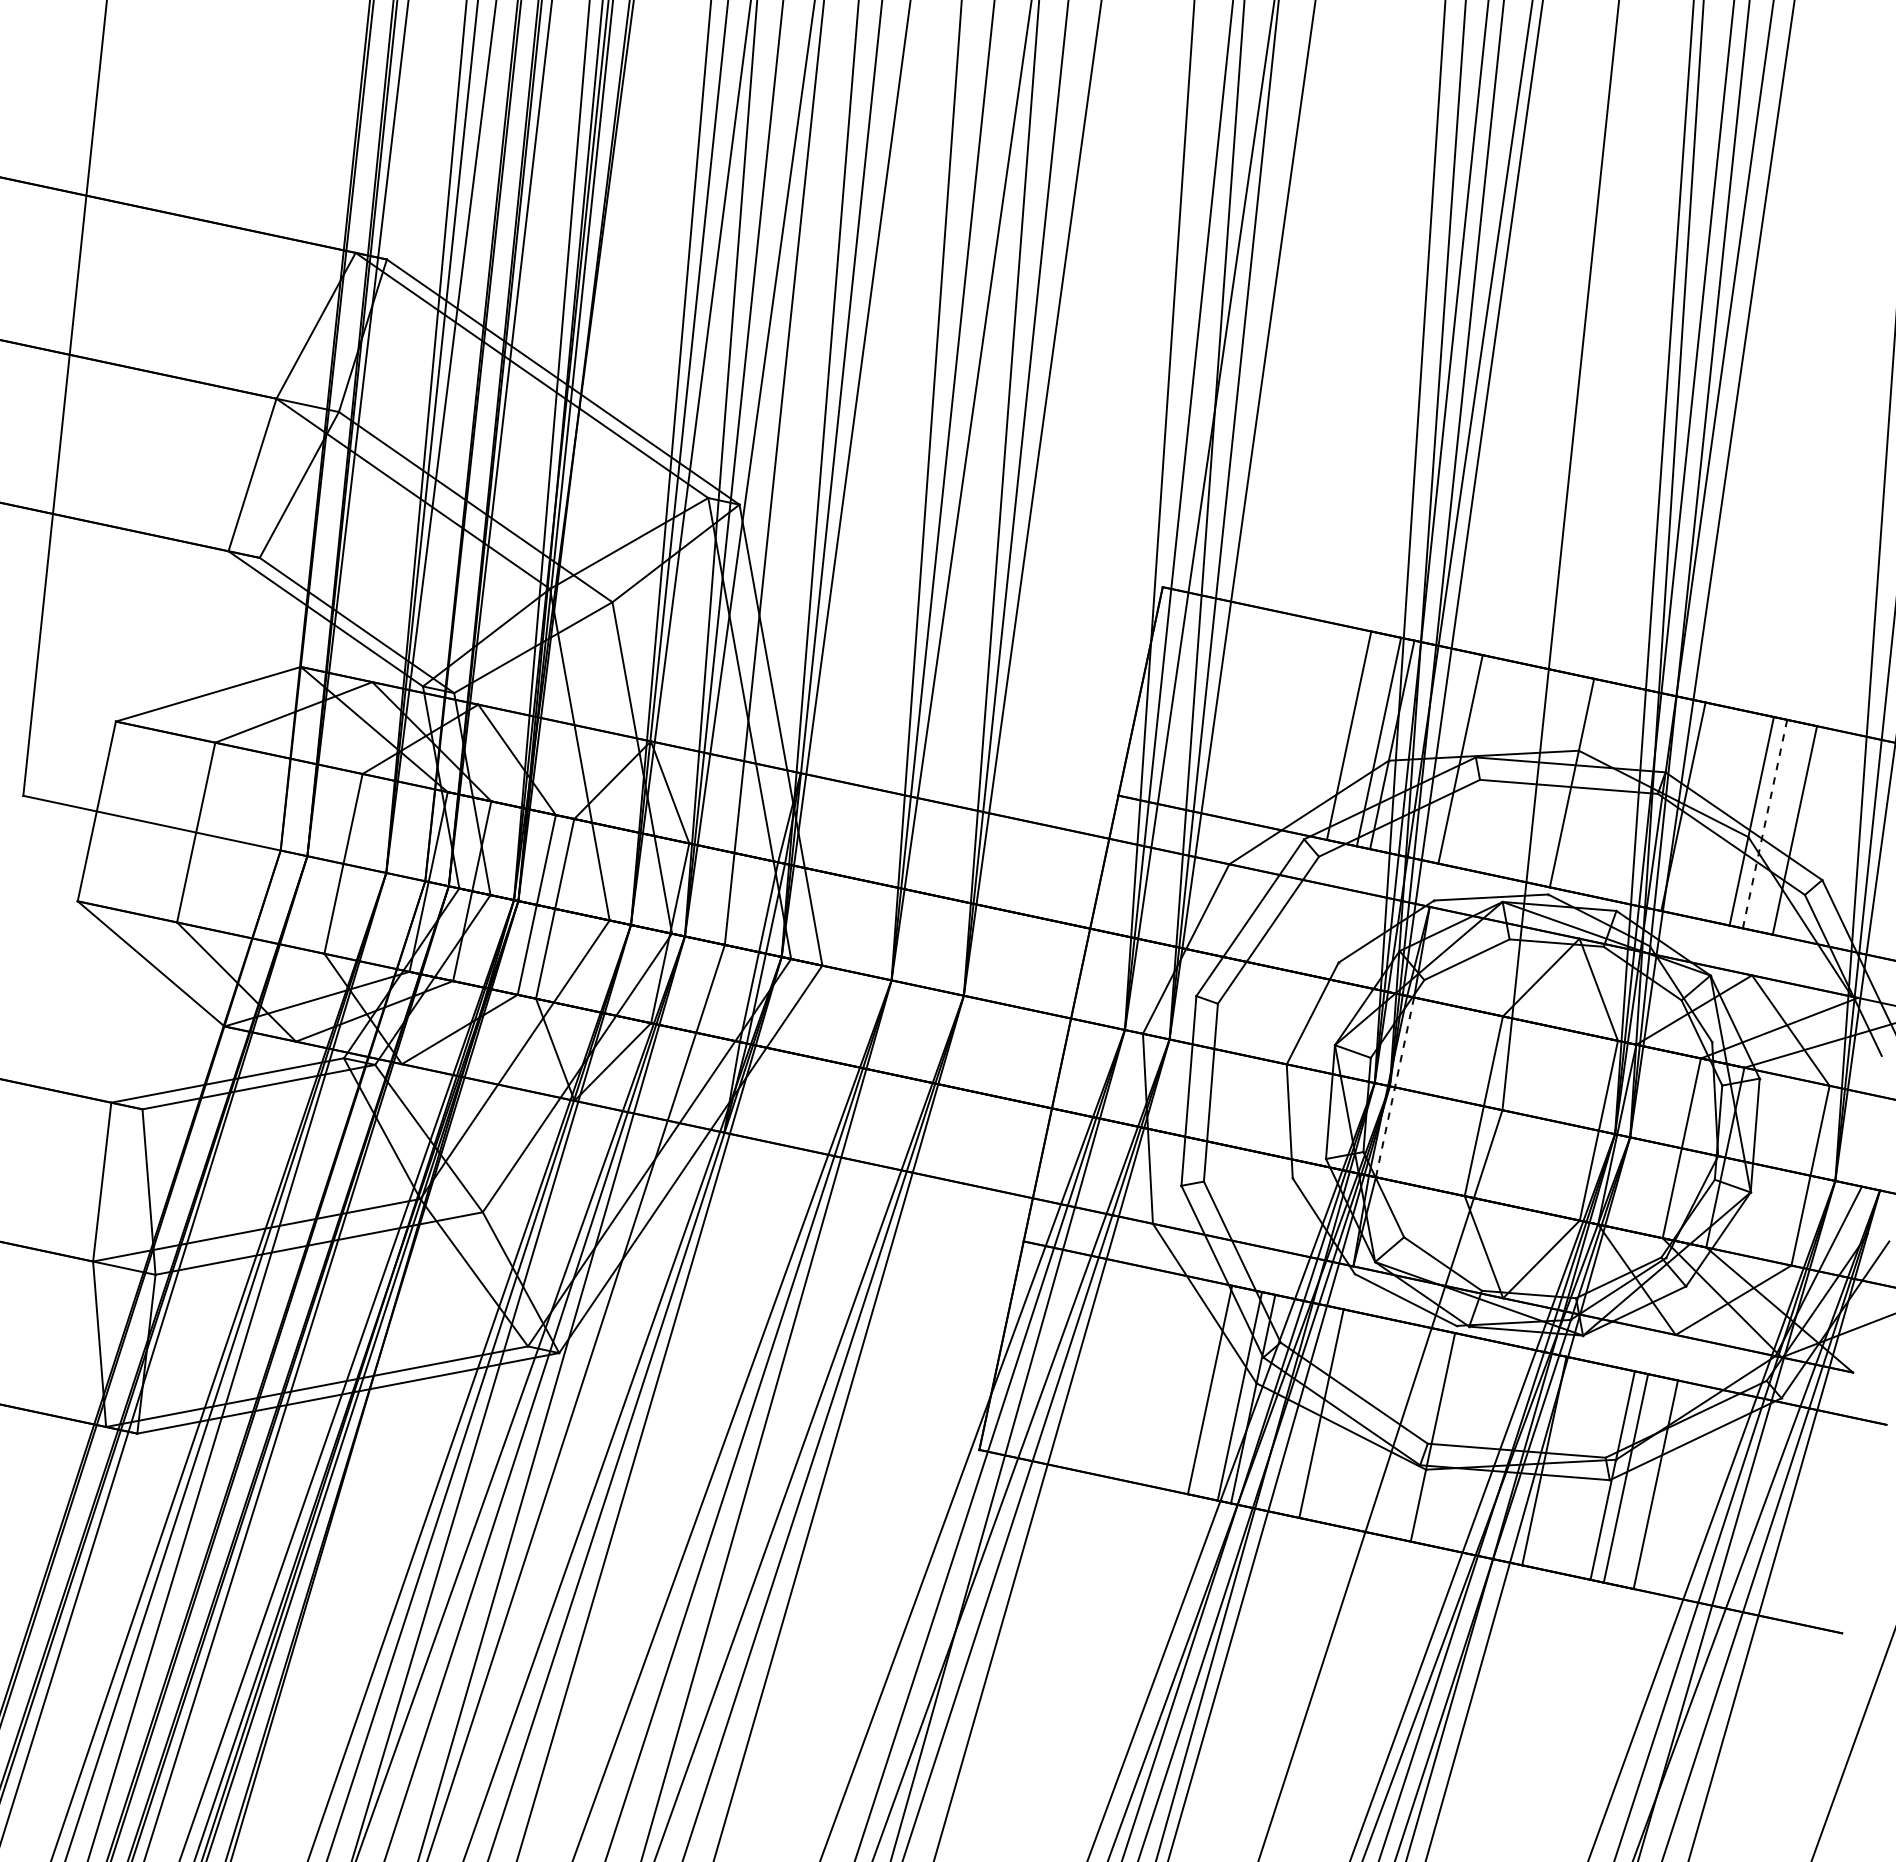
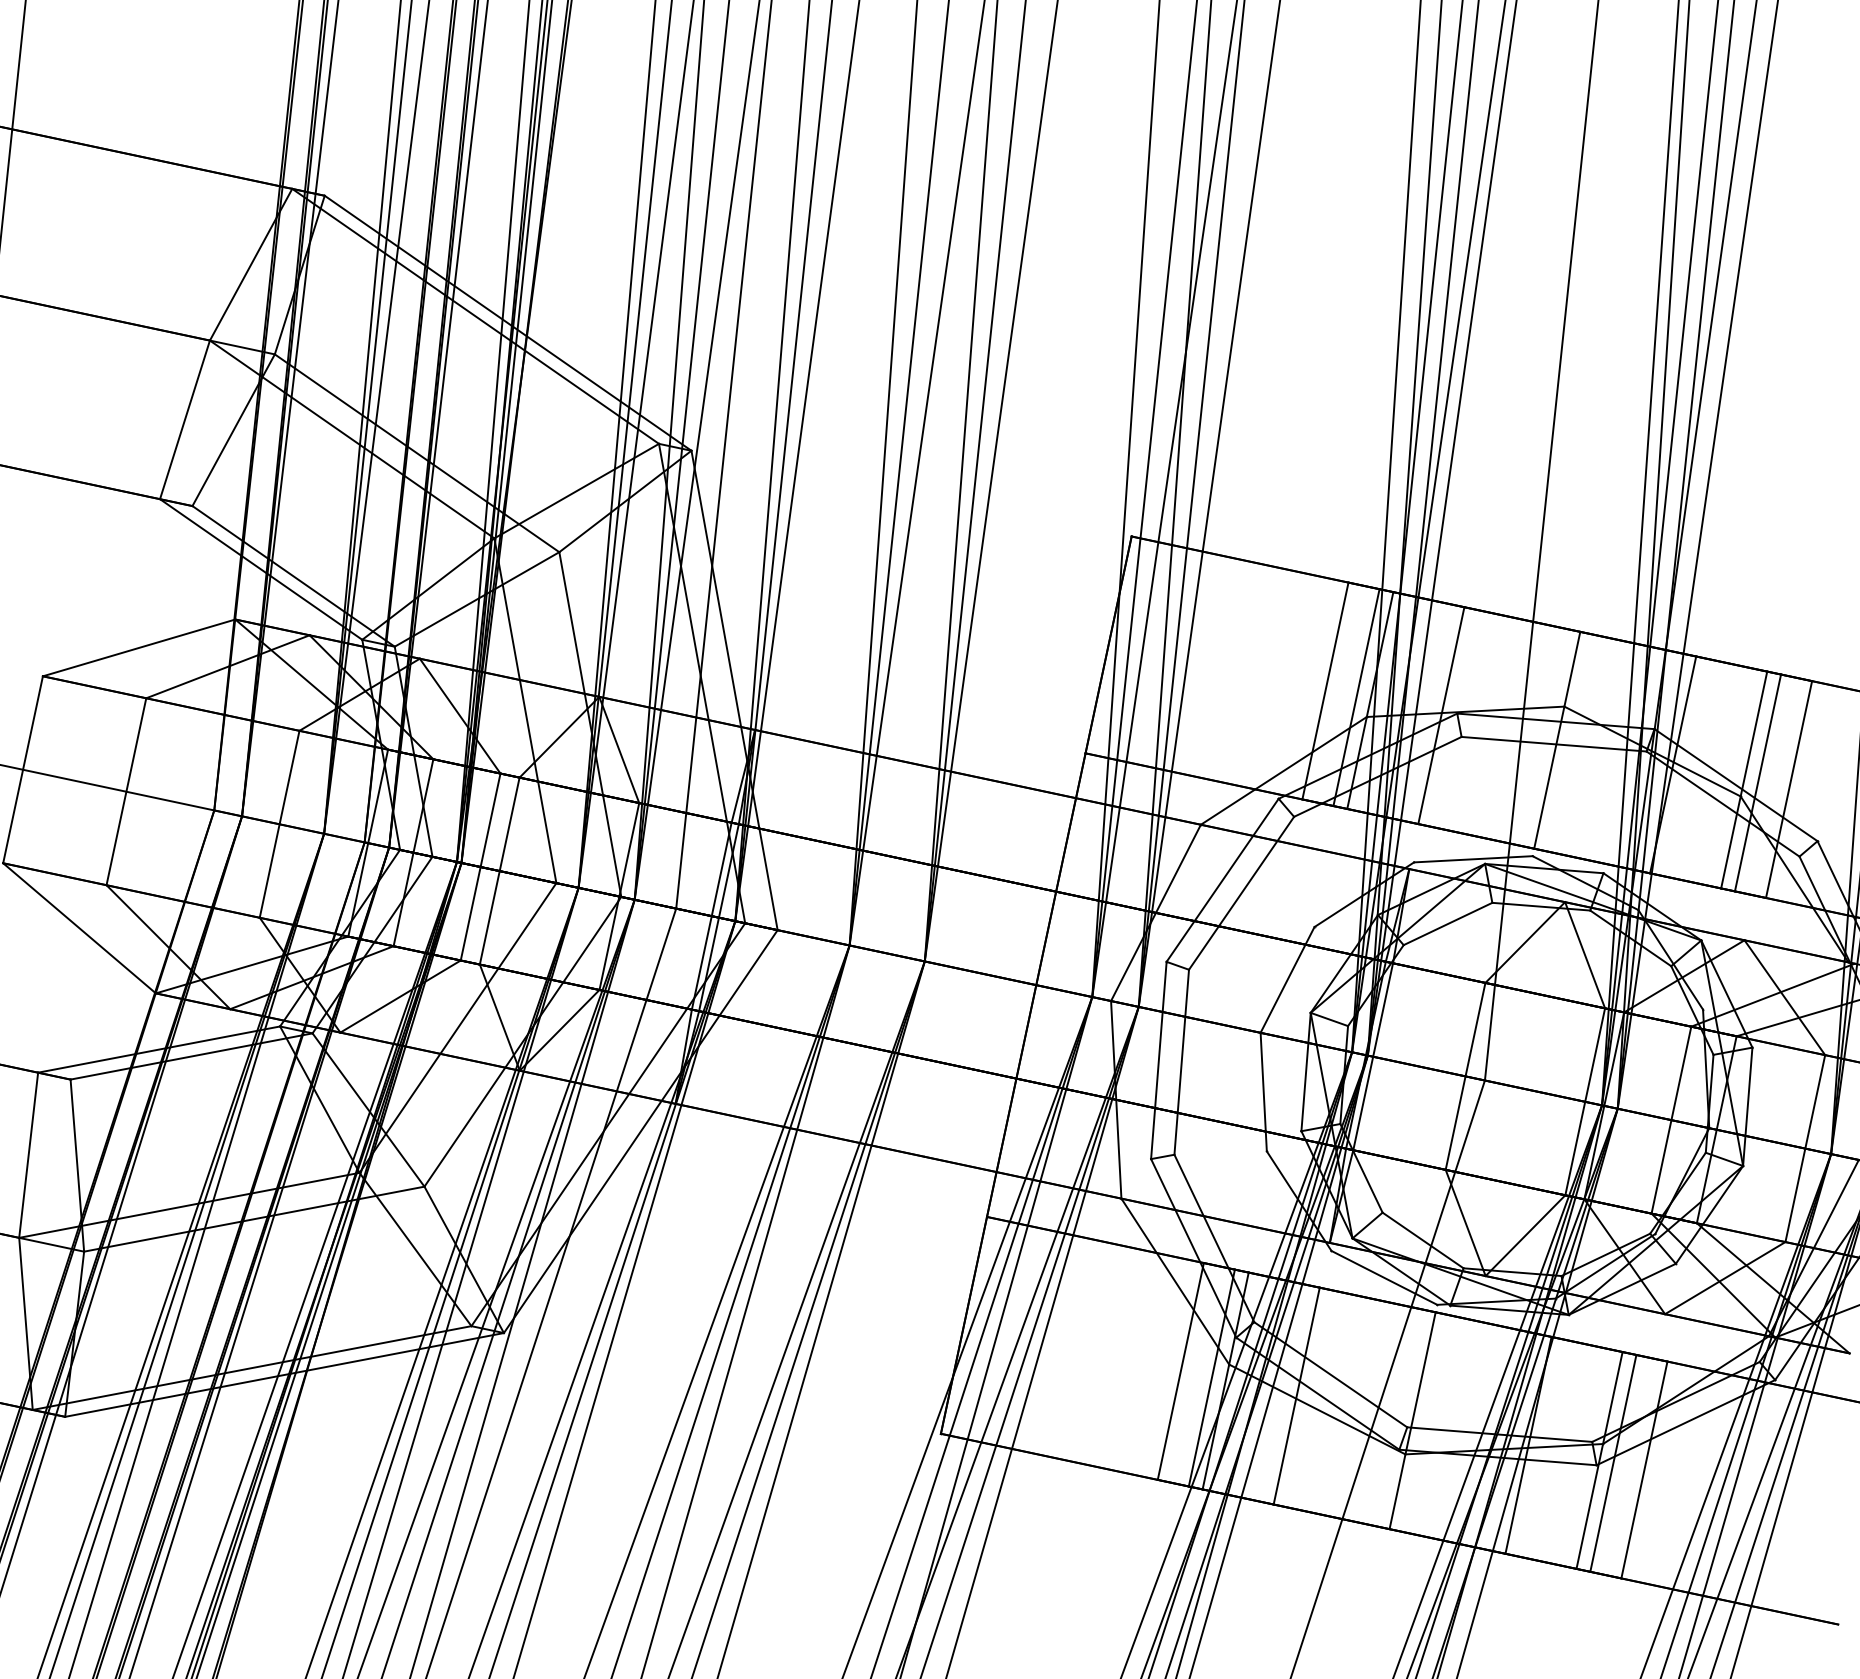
line: (1765, 824) -> (1758, 783), dashed -> solid
line: (1395, 1087) -> (1373, 1056), dashed -> solid

